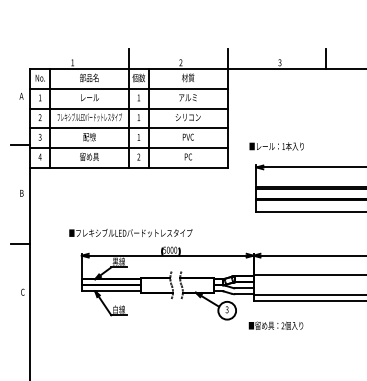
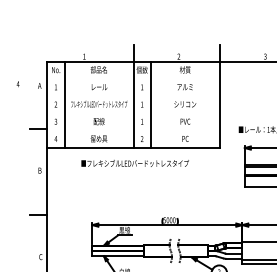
line: (128, 88) -> (133, 79), removed
line: (128, 108) -> (133, 96), removed
line: (128, 128) -> (133, 114), removed
line: (128, 148) -> (133, 131), removed
text: (130, 233) -> (134, 163), moved

